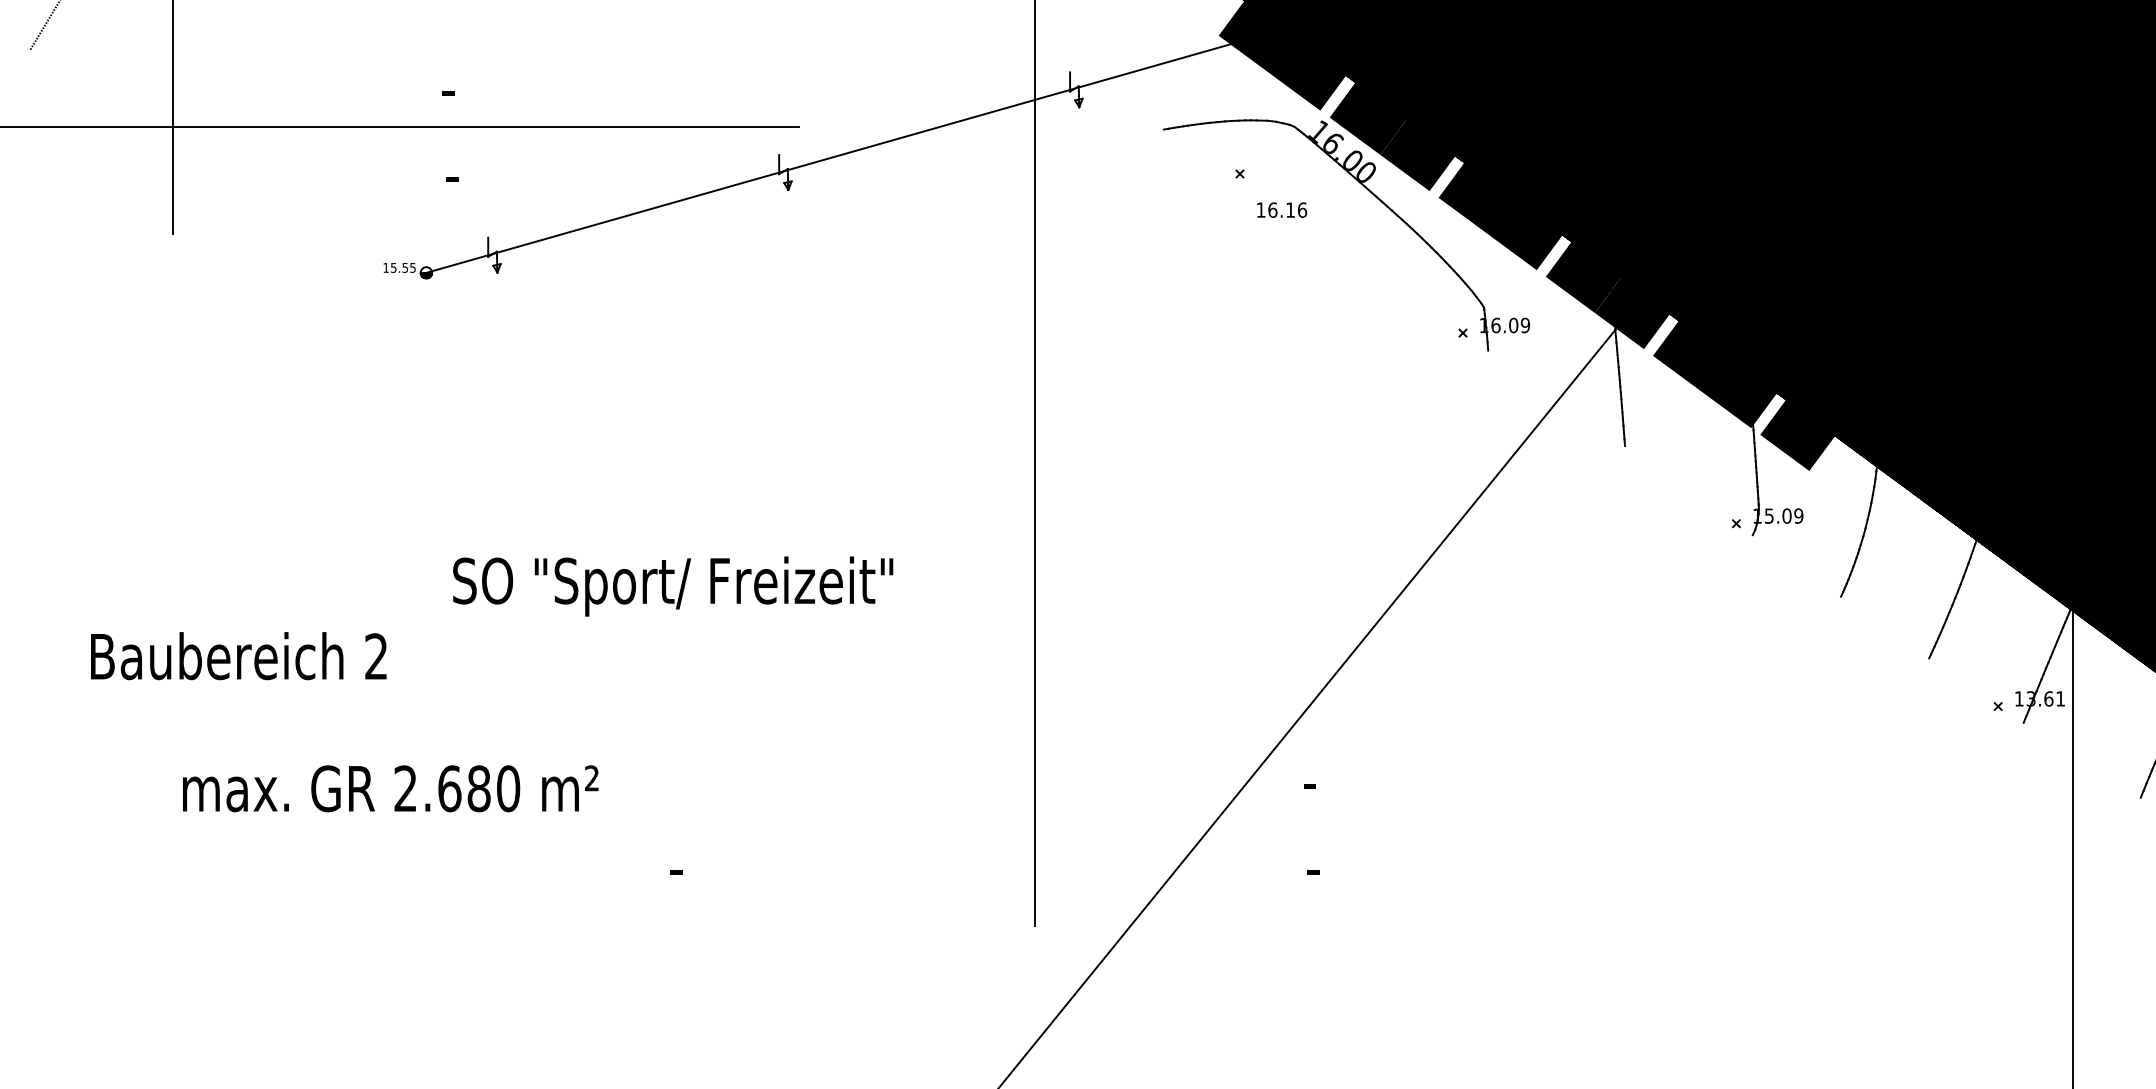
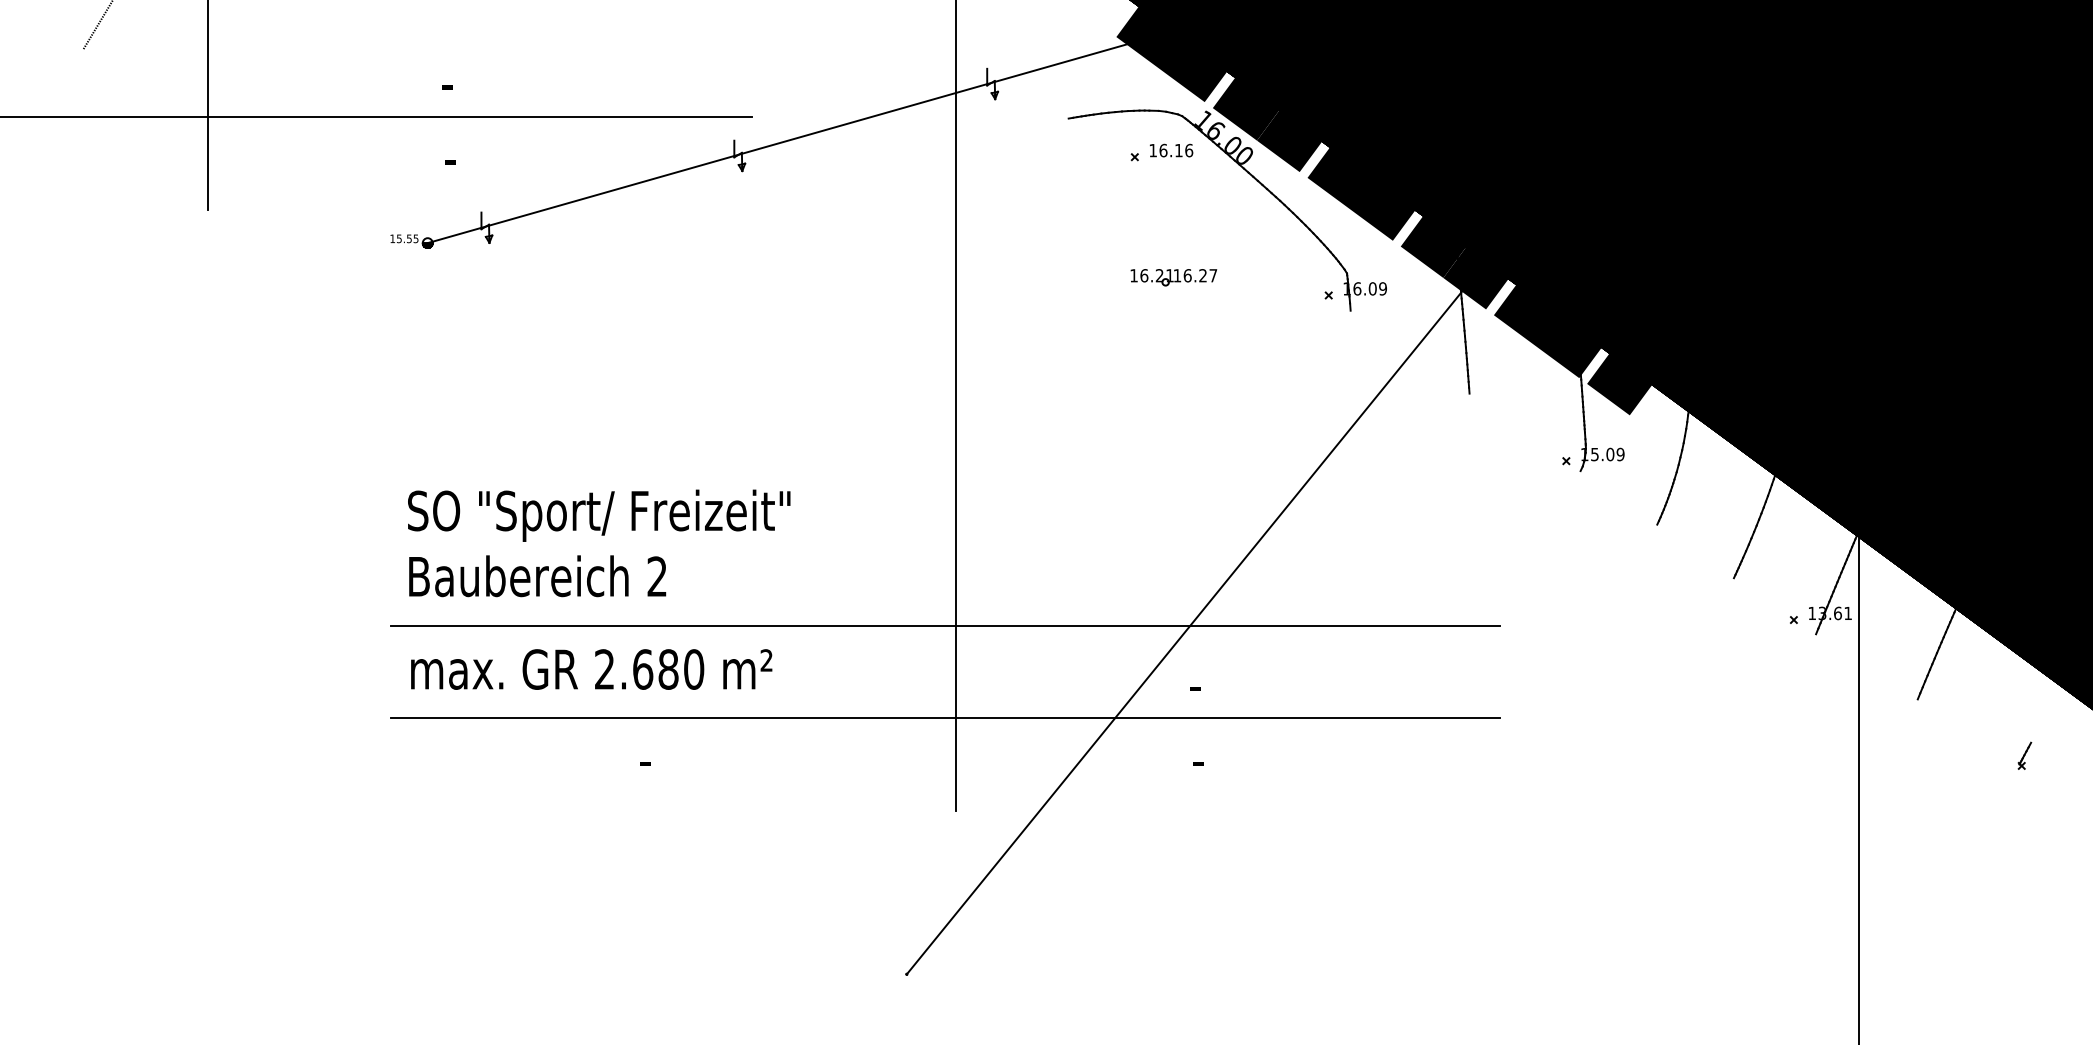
text: (1282, 210) -> (1171, 150), moved
part: (1284, 312) -> (1173, 277), added
text: (673, 586) -> (599, 515), moved
text: (238, 656) -> (537, 576), moved
line: (1022, 712) -> (945, 625), added
text: (390, 788) -> (591, 669), moved
line: (1022, 819) -> (945, 718), added

